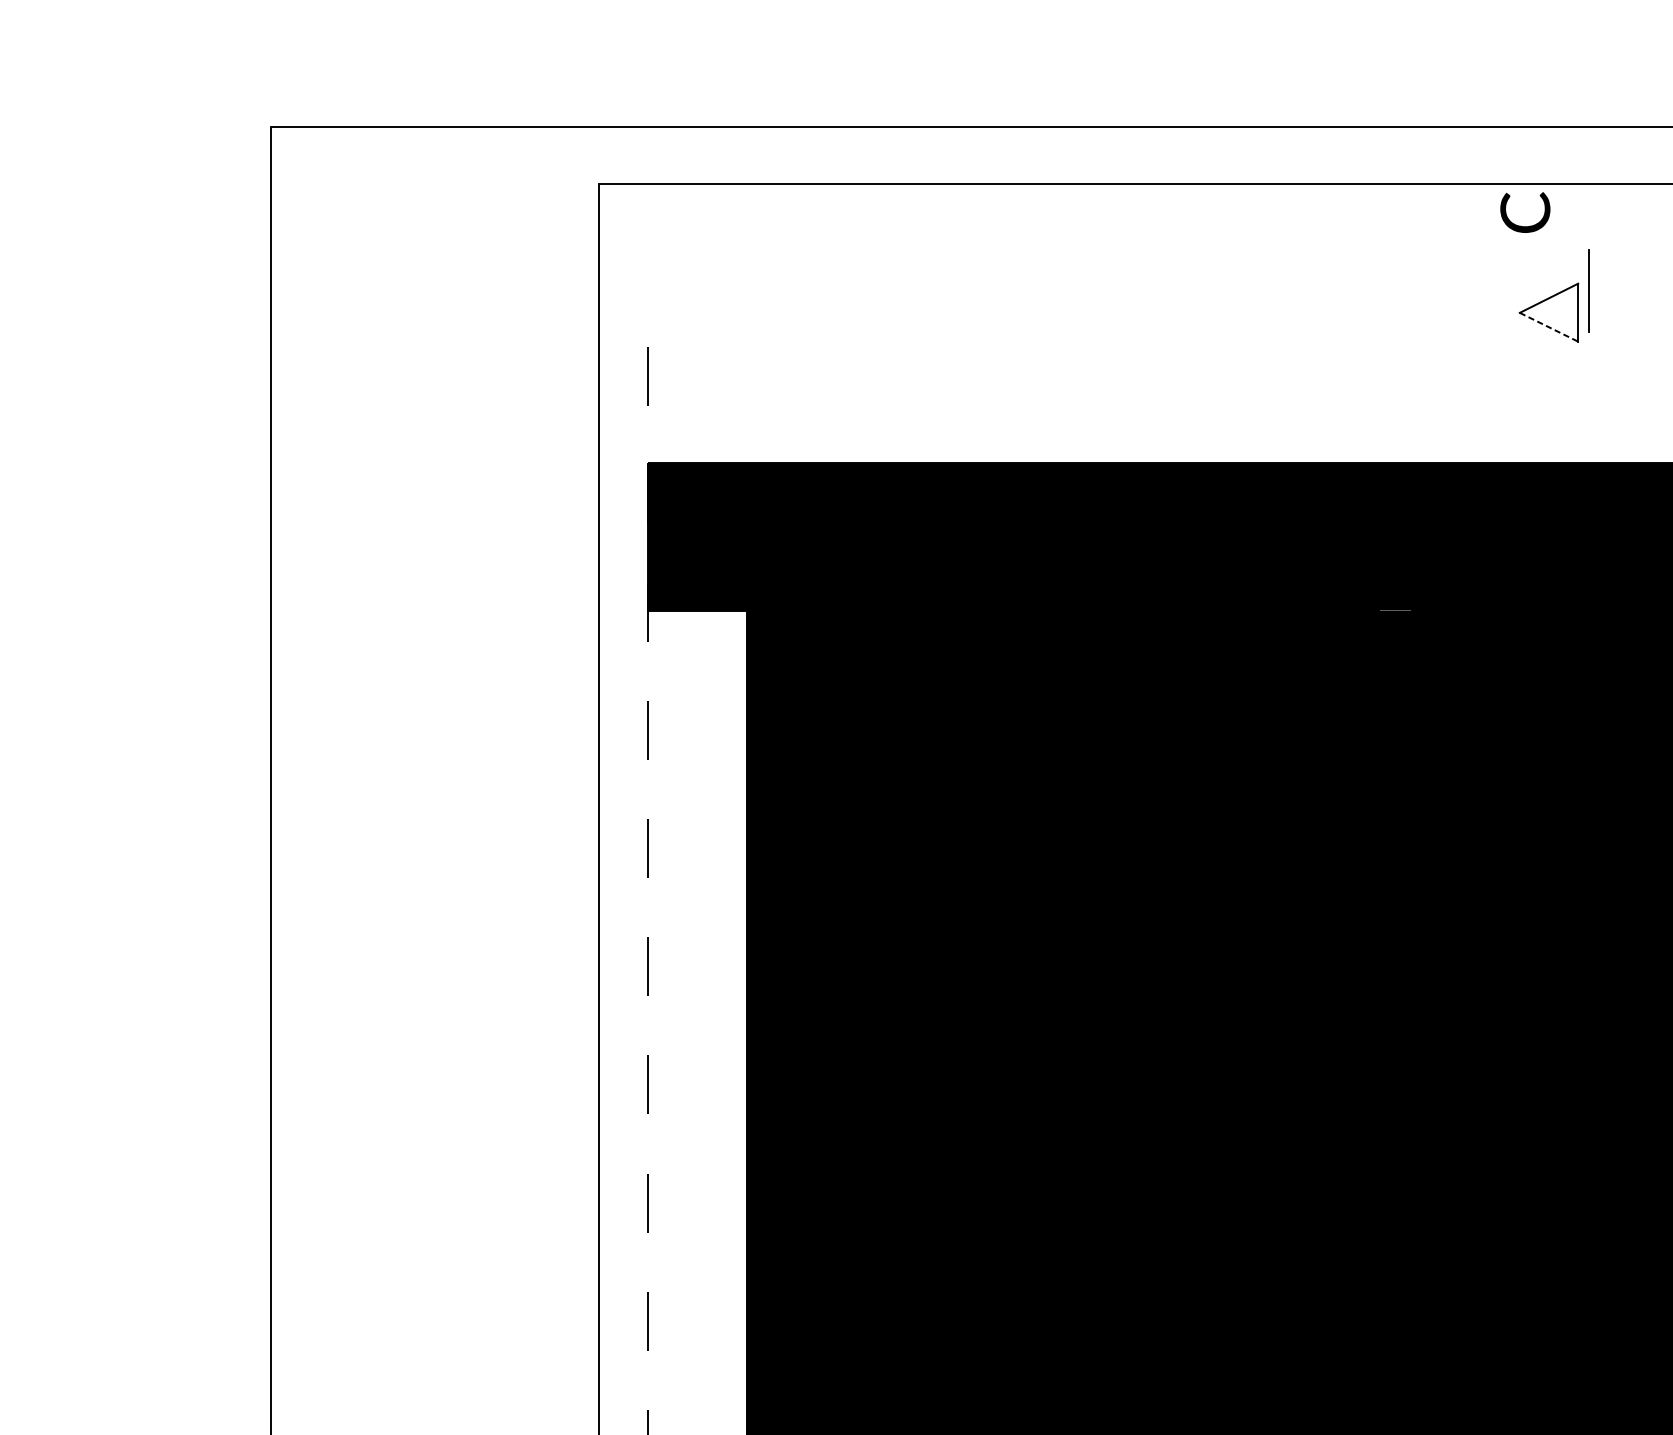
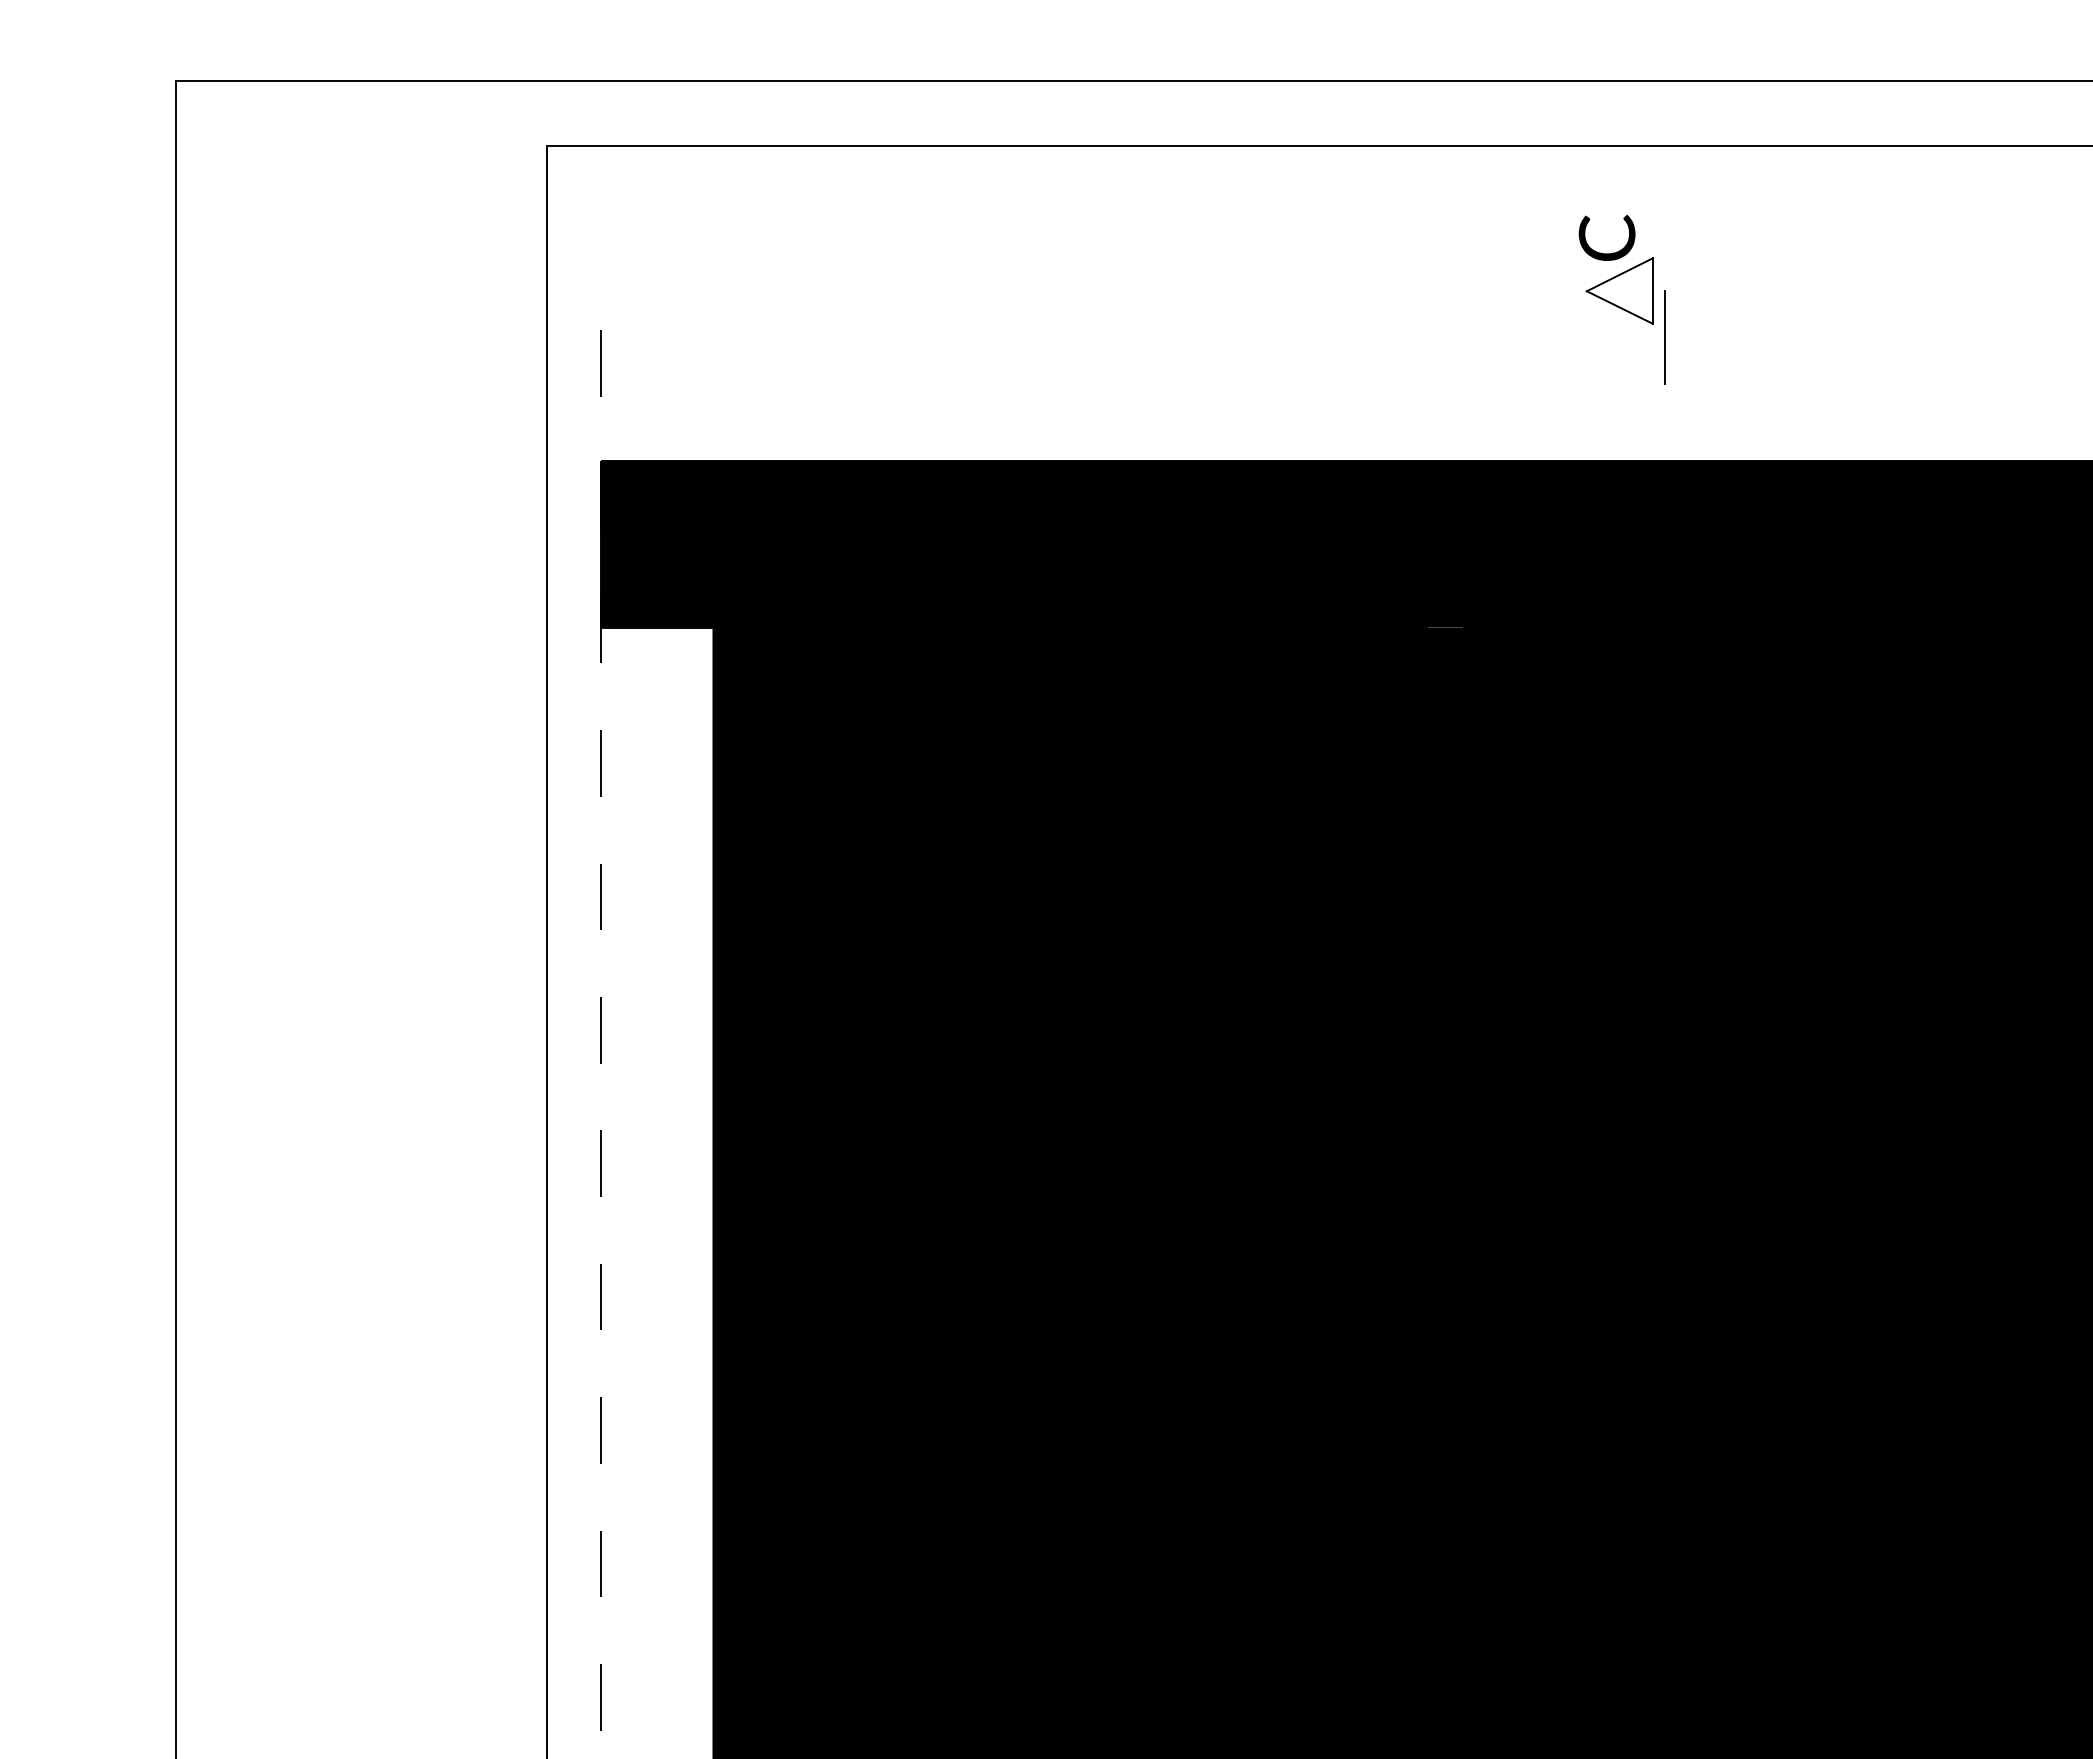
text: (1524, 212) -> (1606, 237), moved
line: (1588, 290) -> (1664, 337), moved
line: (1548, 327) -> (1619, 307), dashed -> solid

